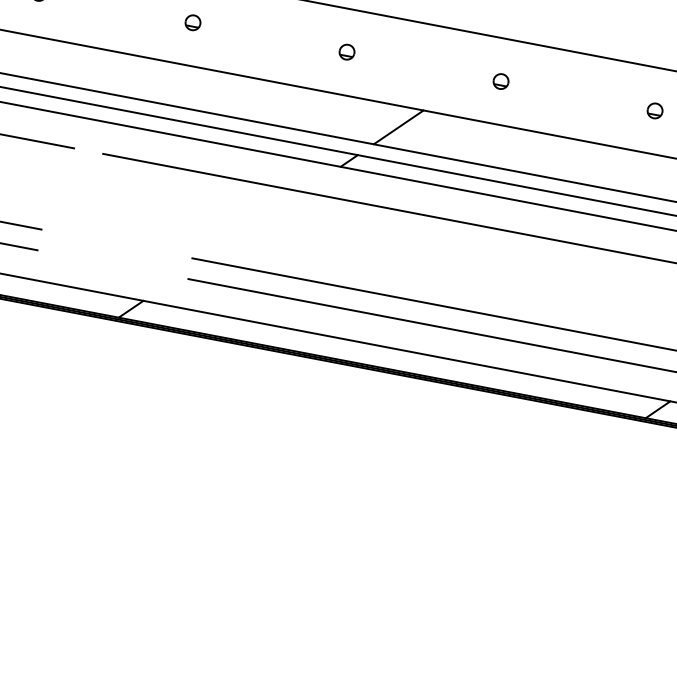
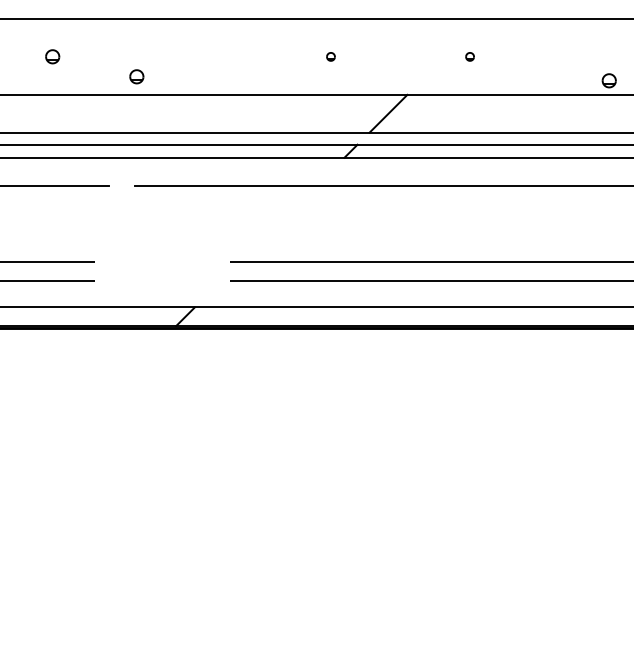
part: (192, 22) -> (136, 76), moved
part: (346, 51) -> (330, 56), size x0.6
part: (500, 81) -> (469, 56), size x0.6
part: (654, 110) -> (608, 80), moved

